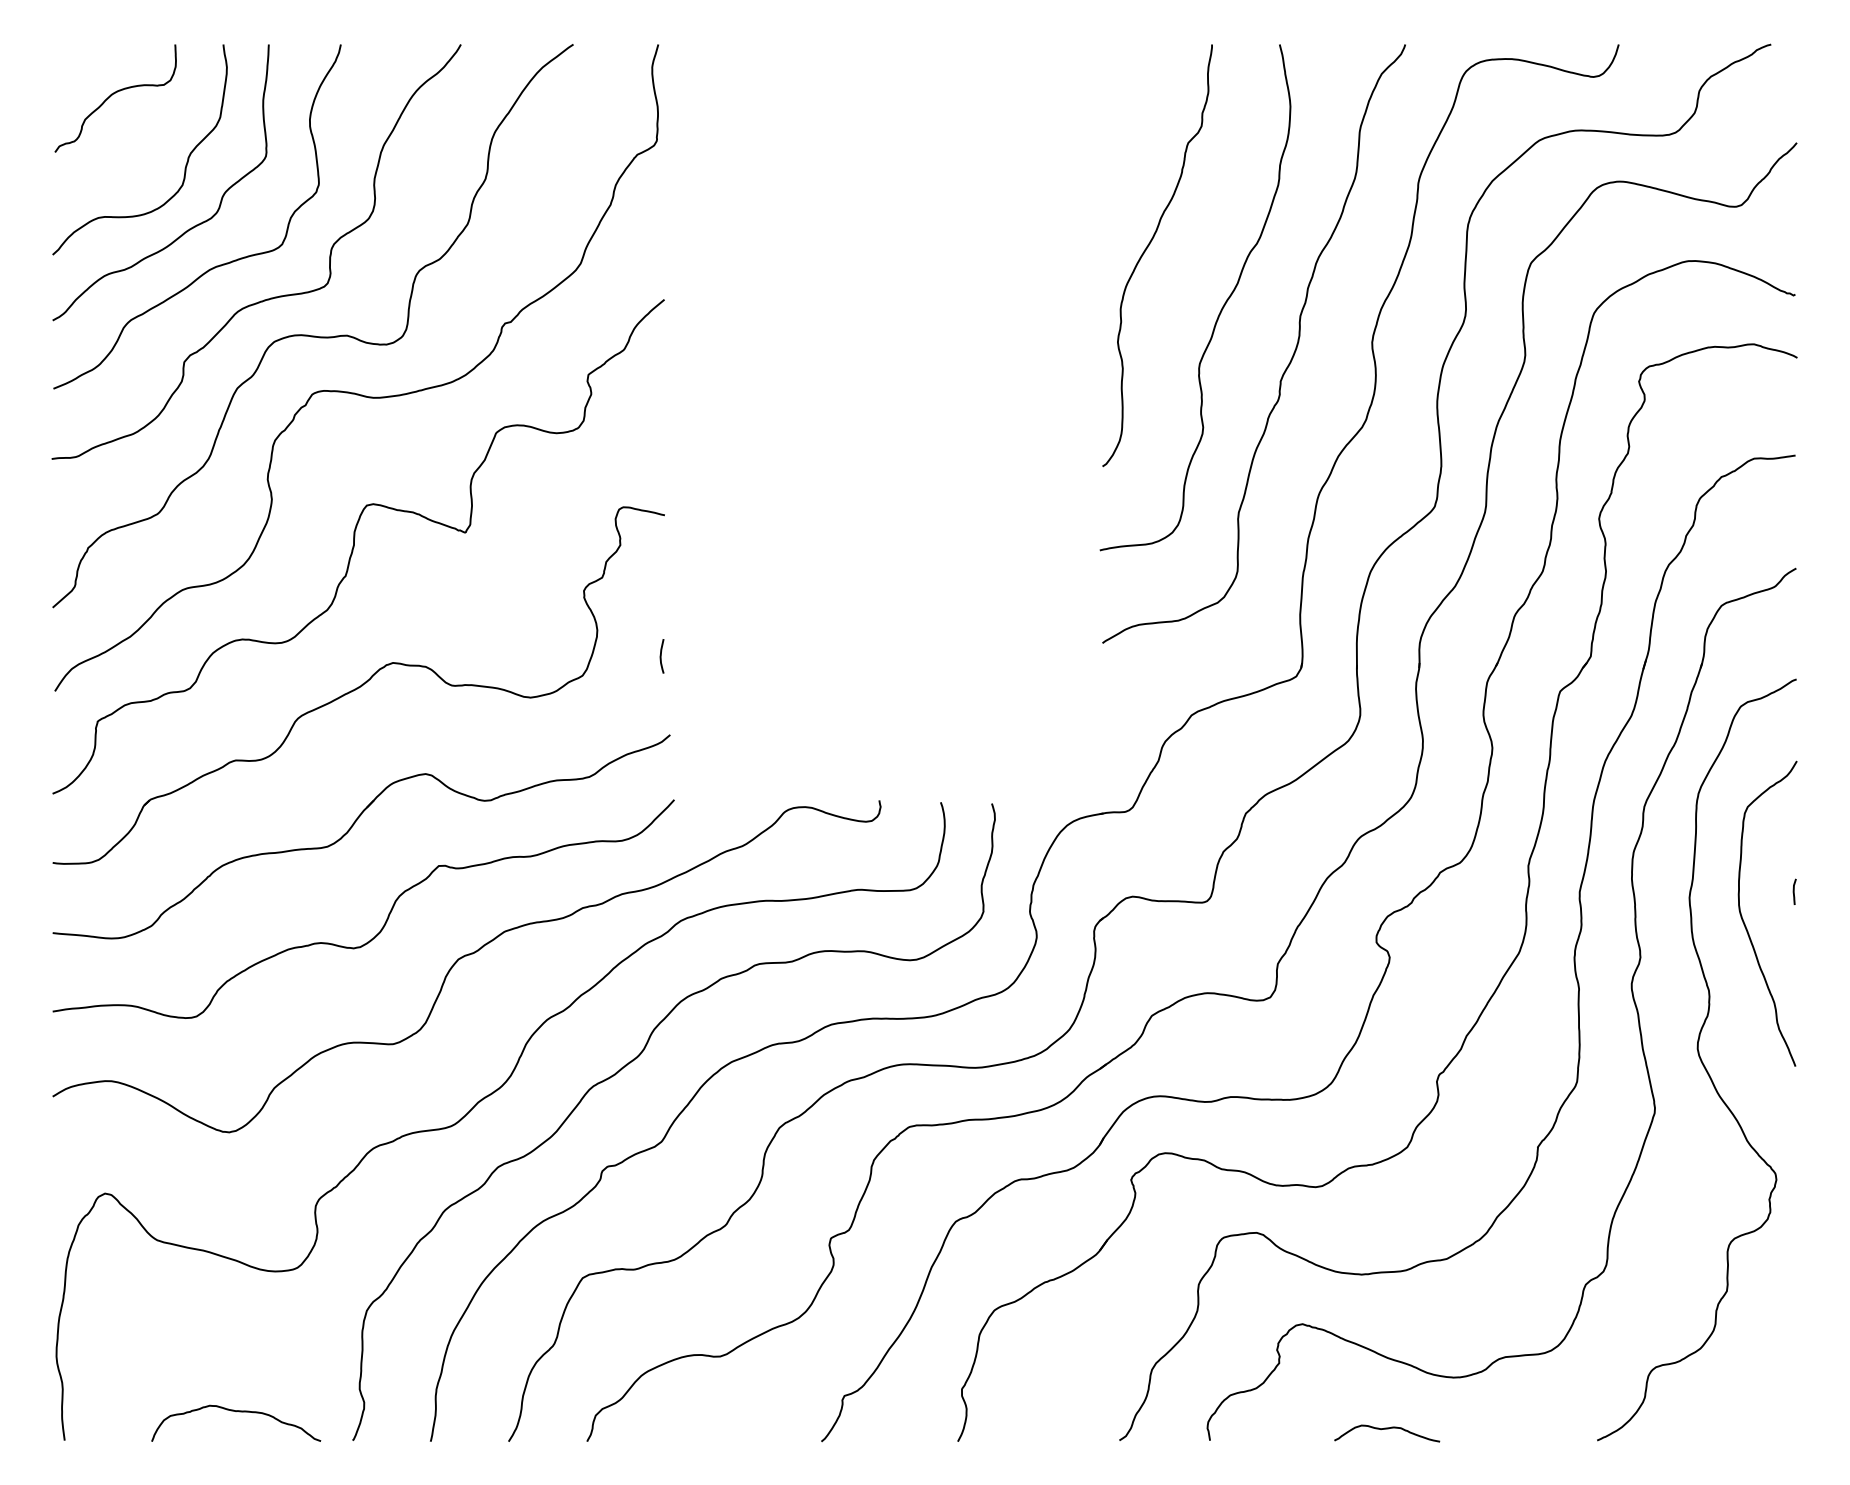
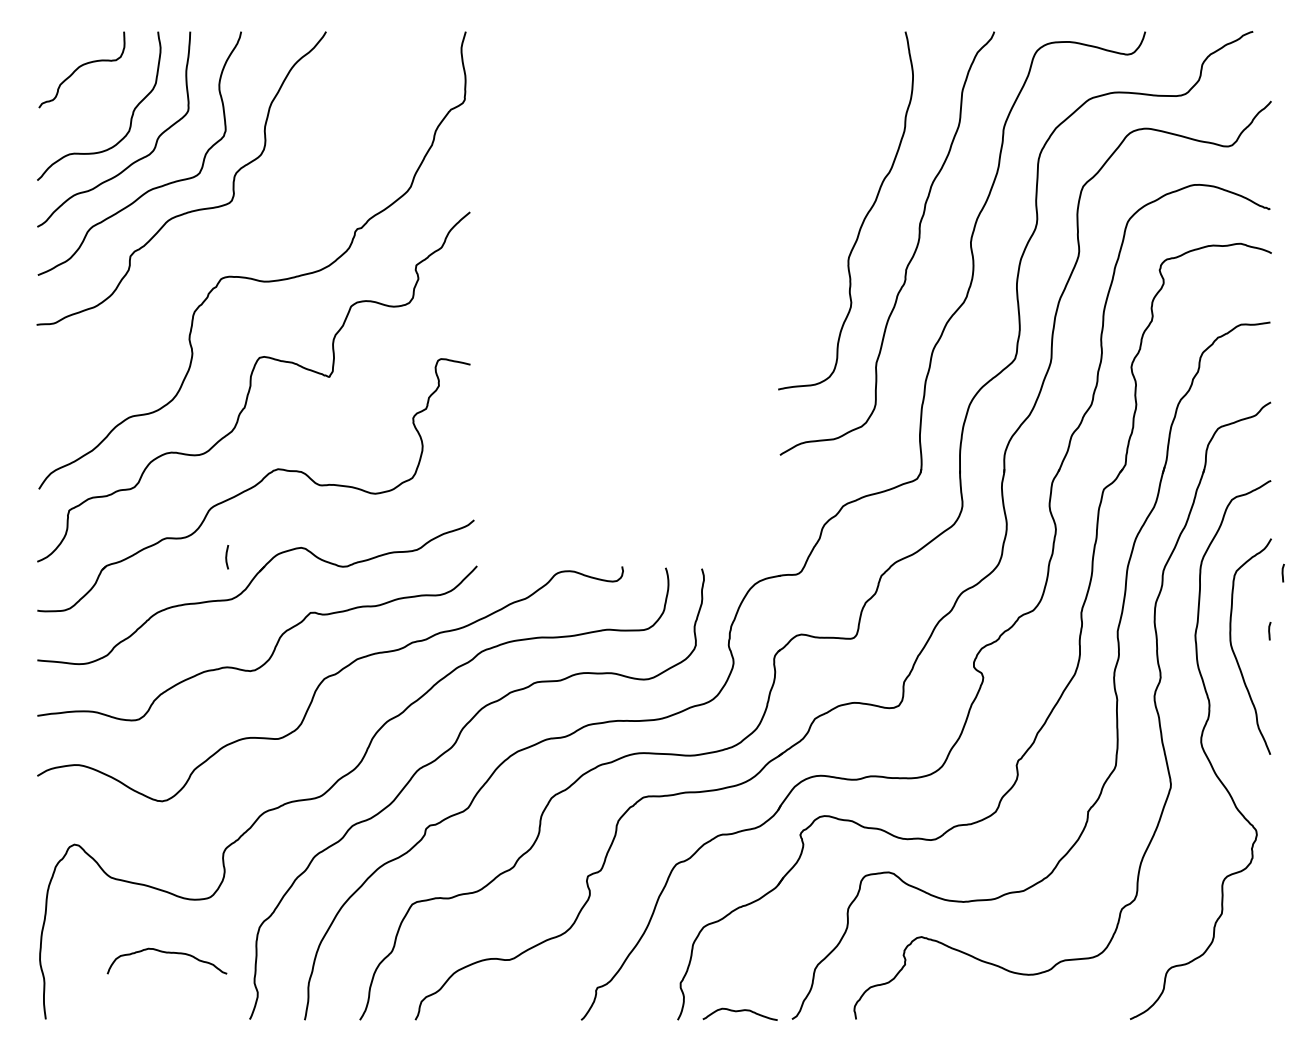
curve: (1148, 247) -> (812, 175), removed
curve: (312, 335) -> (221, 237), removed
curve: (661, 656) -> (226, 557), moved
curve: (1813, 809) -> (1283, 572), added
curve: (236, 1412) -> (167, 953), moved
curve: (1387, 1429) -> (740, 1011), moved

